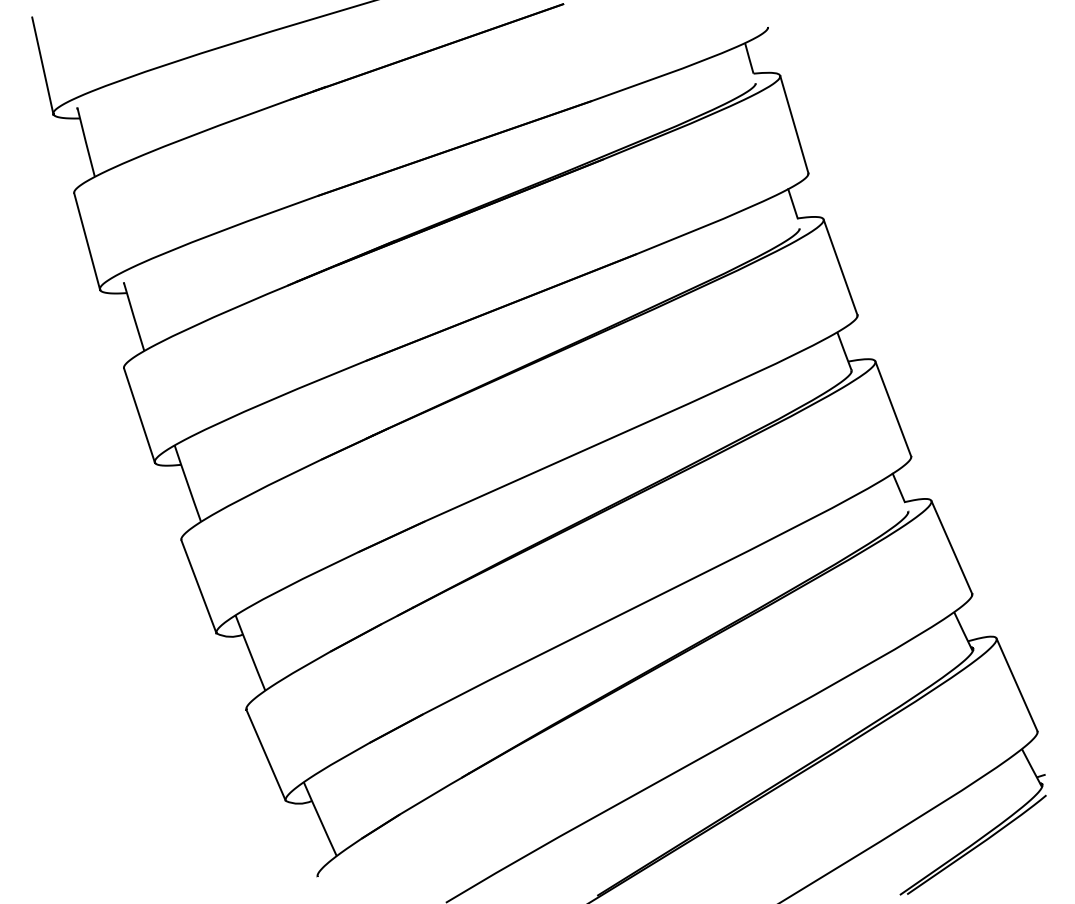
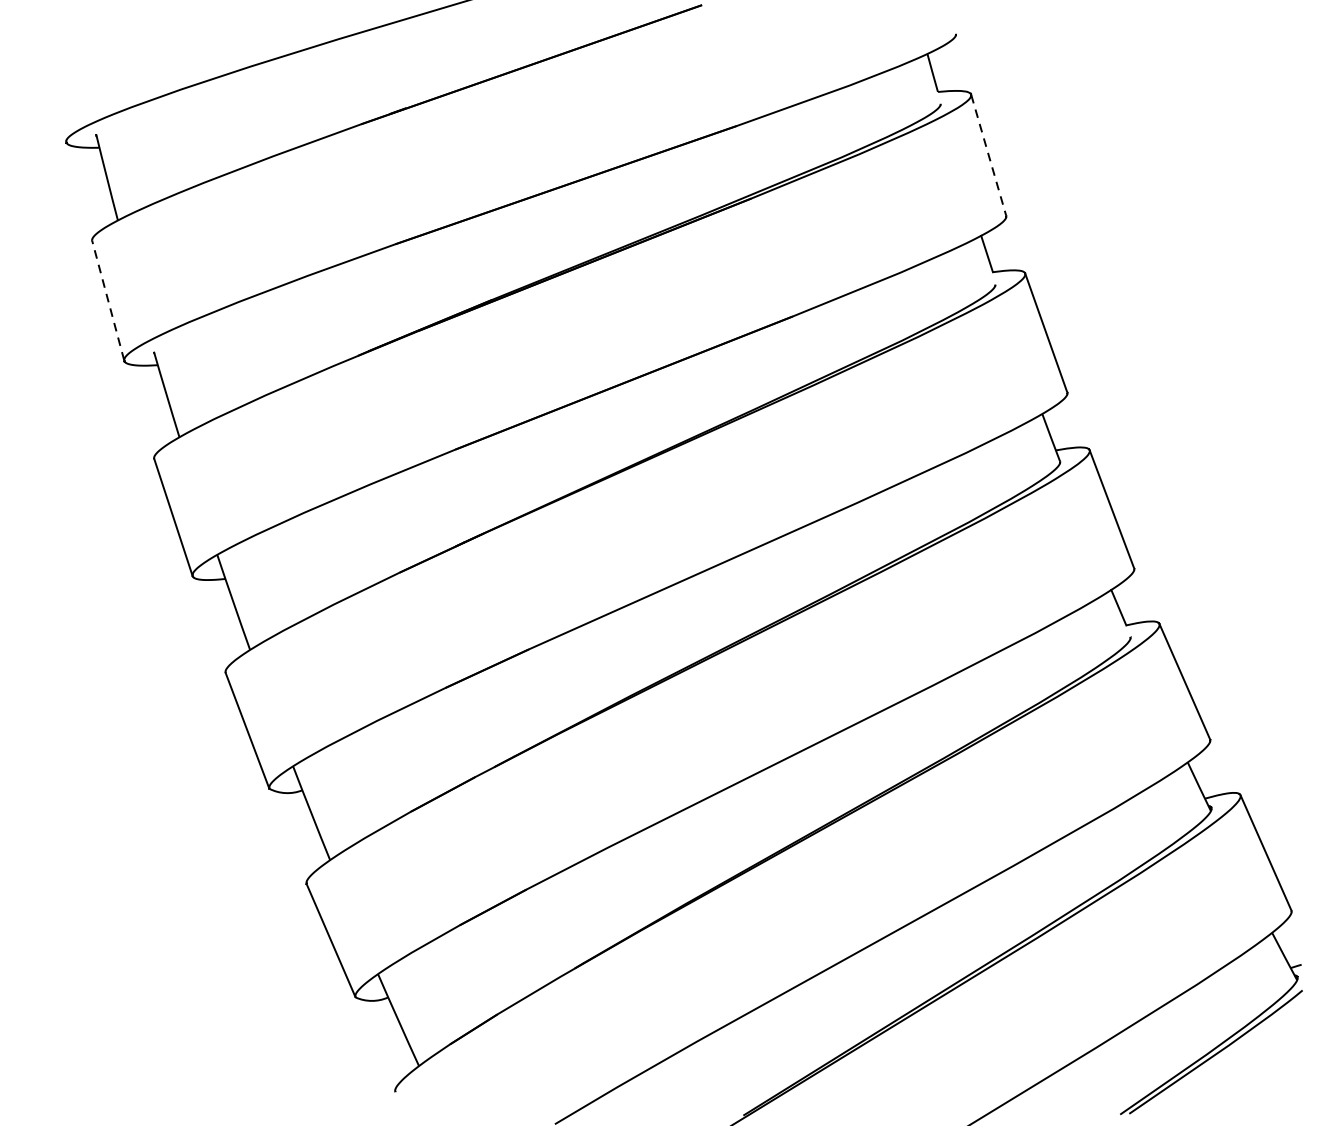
line: (42, 65) -> (52, 81), removed
line: (794, 124) -> (988, 155), solid -> dashed
line: (87, 241) -> (108, 300), solid -> dashed

